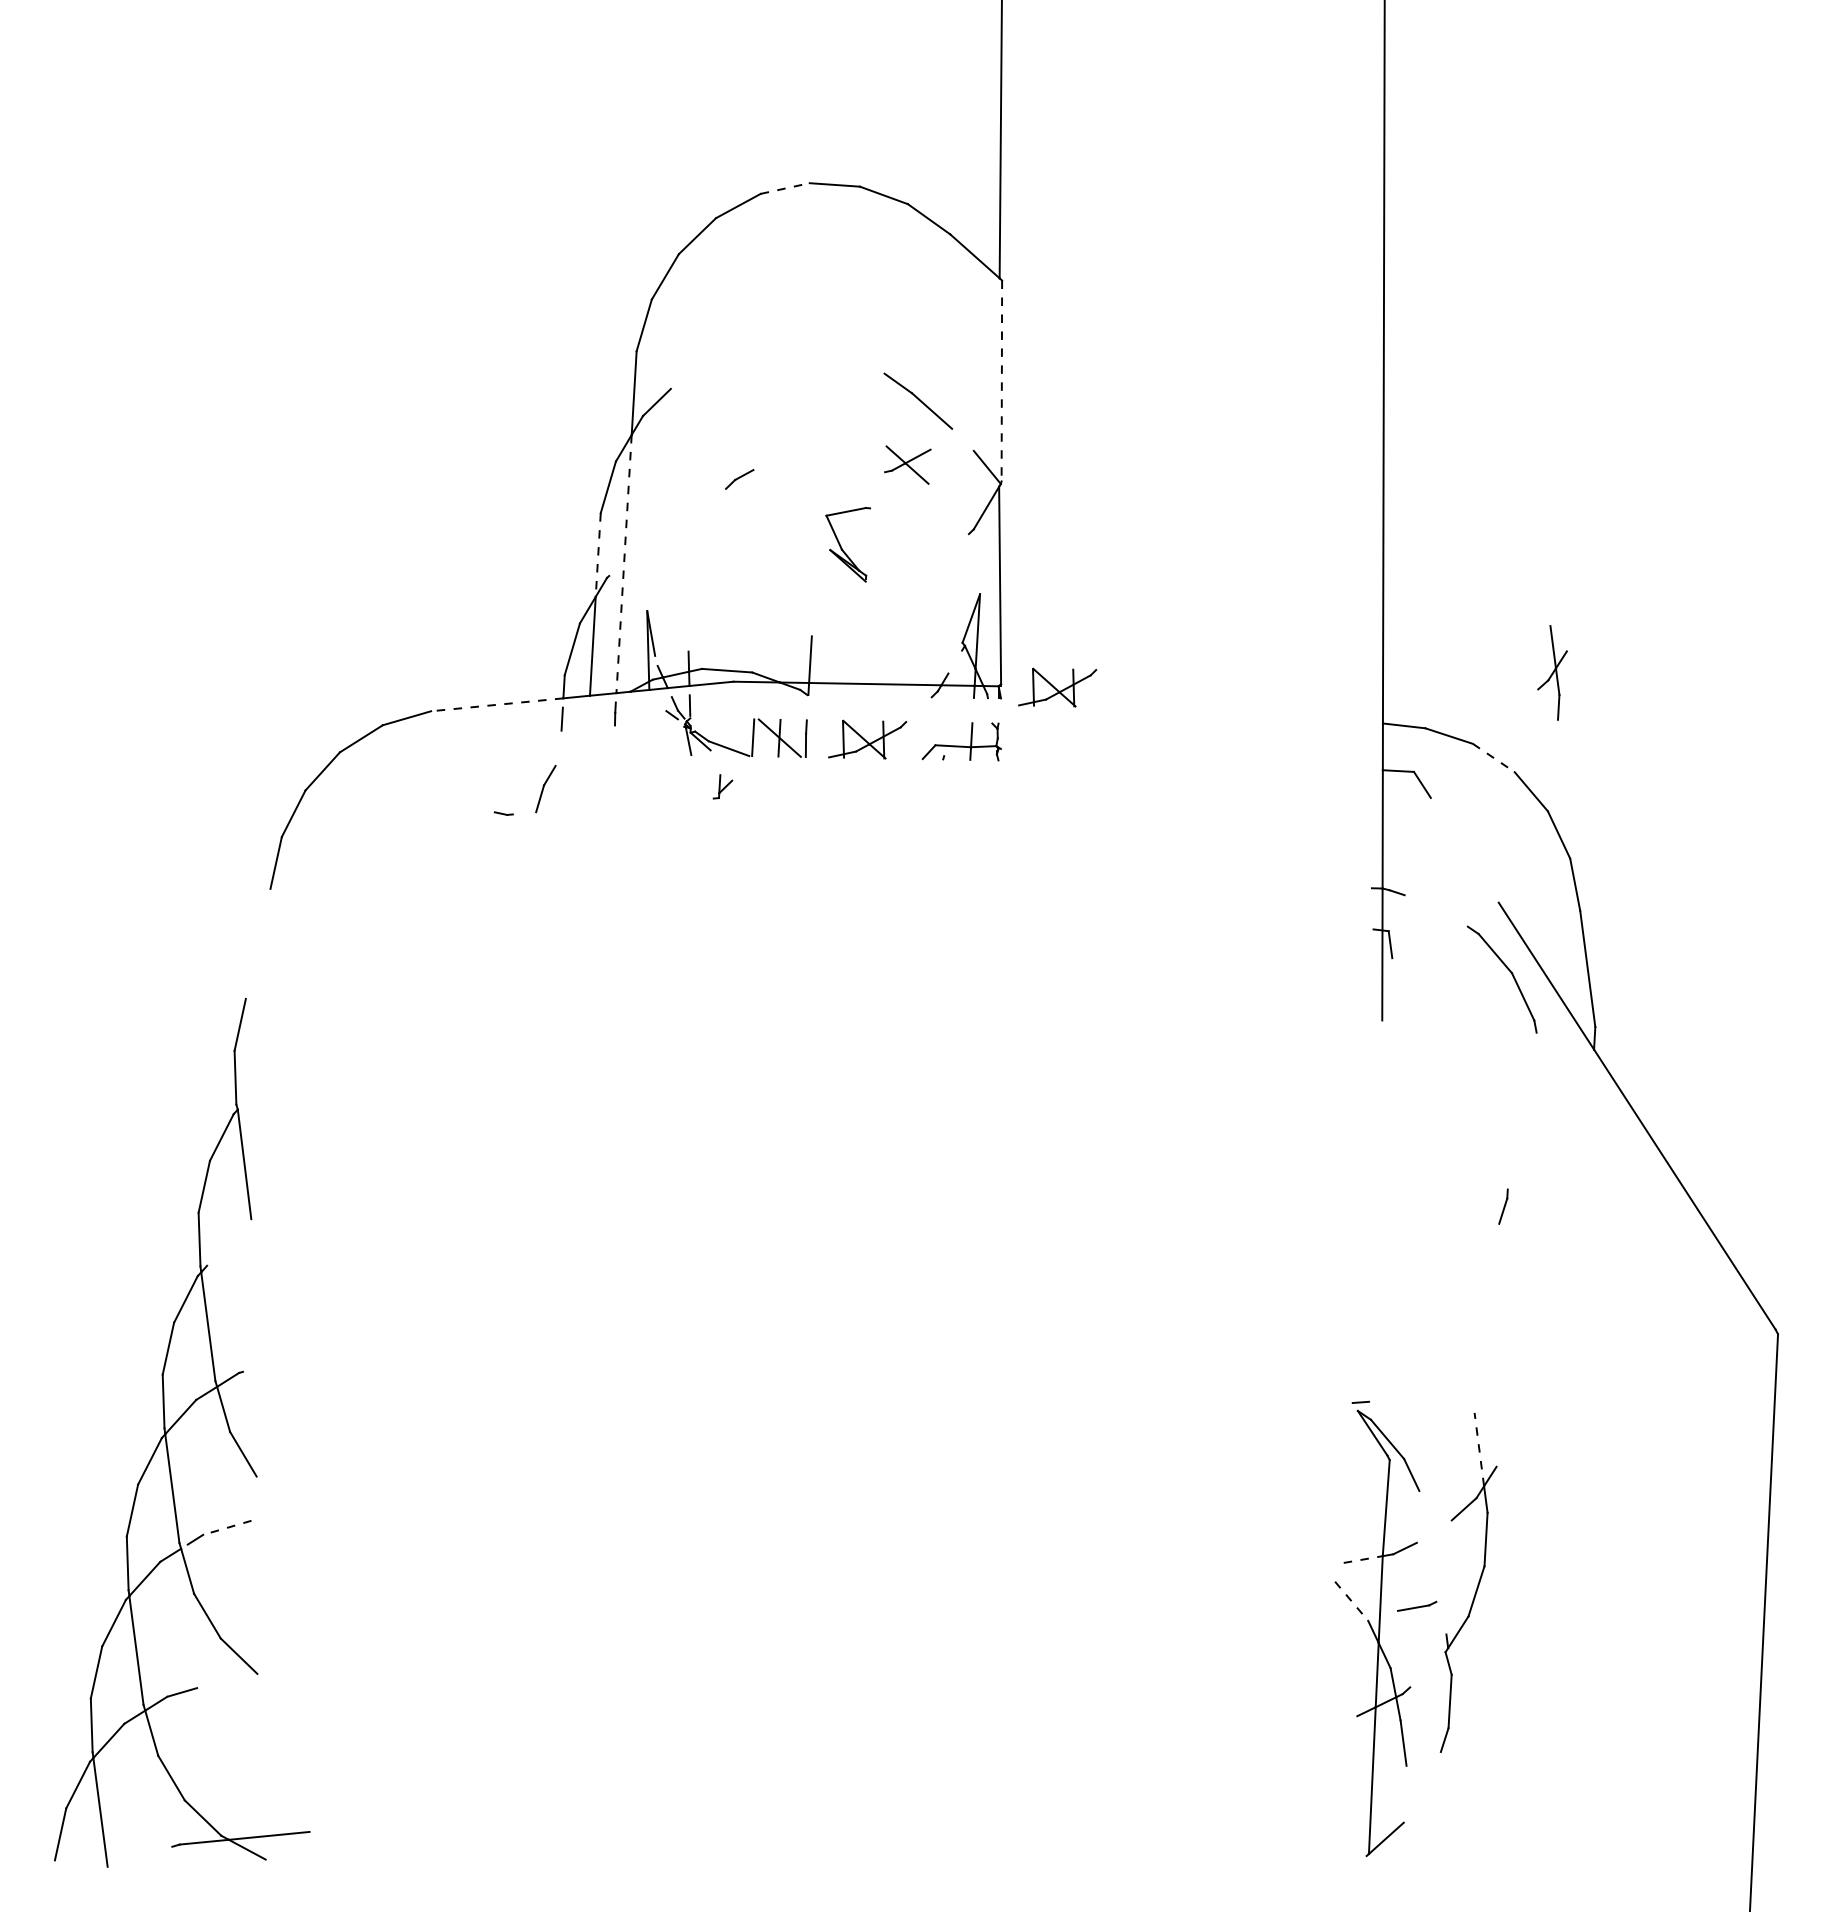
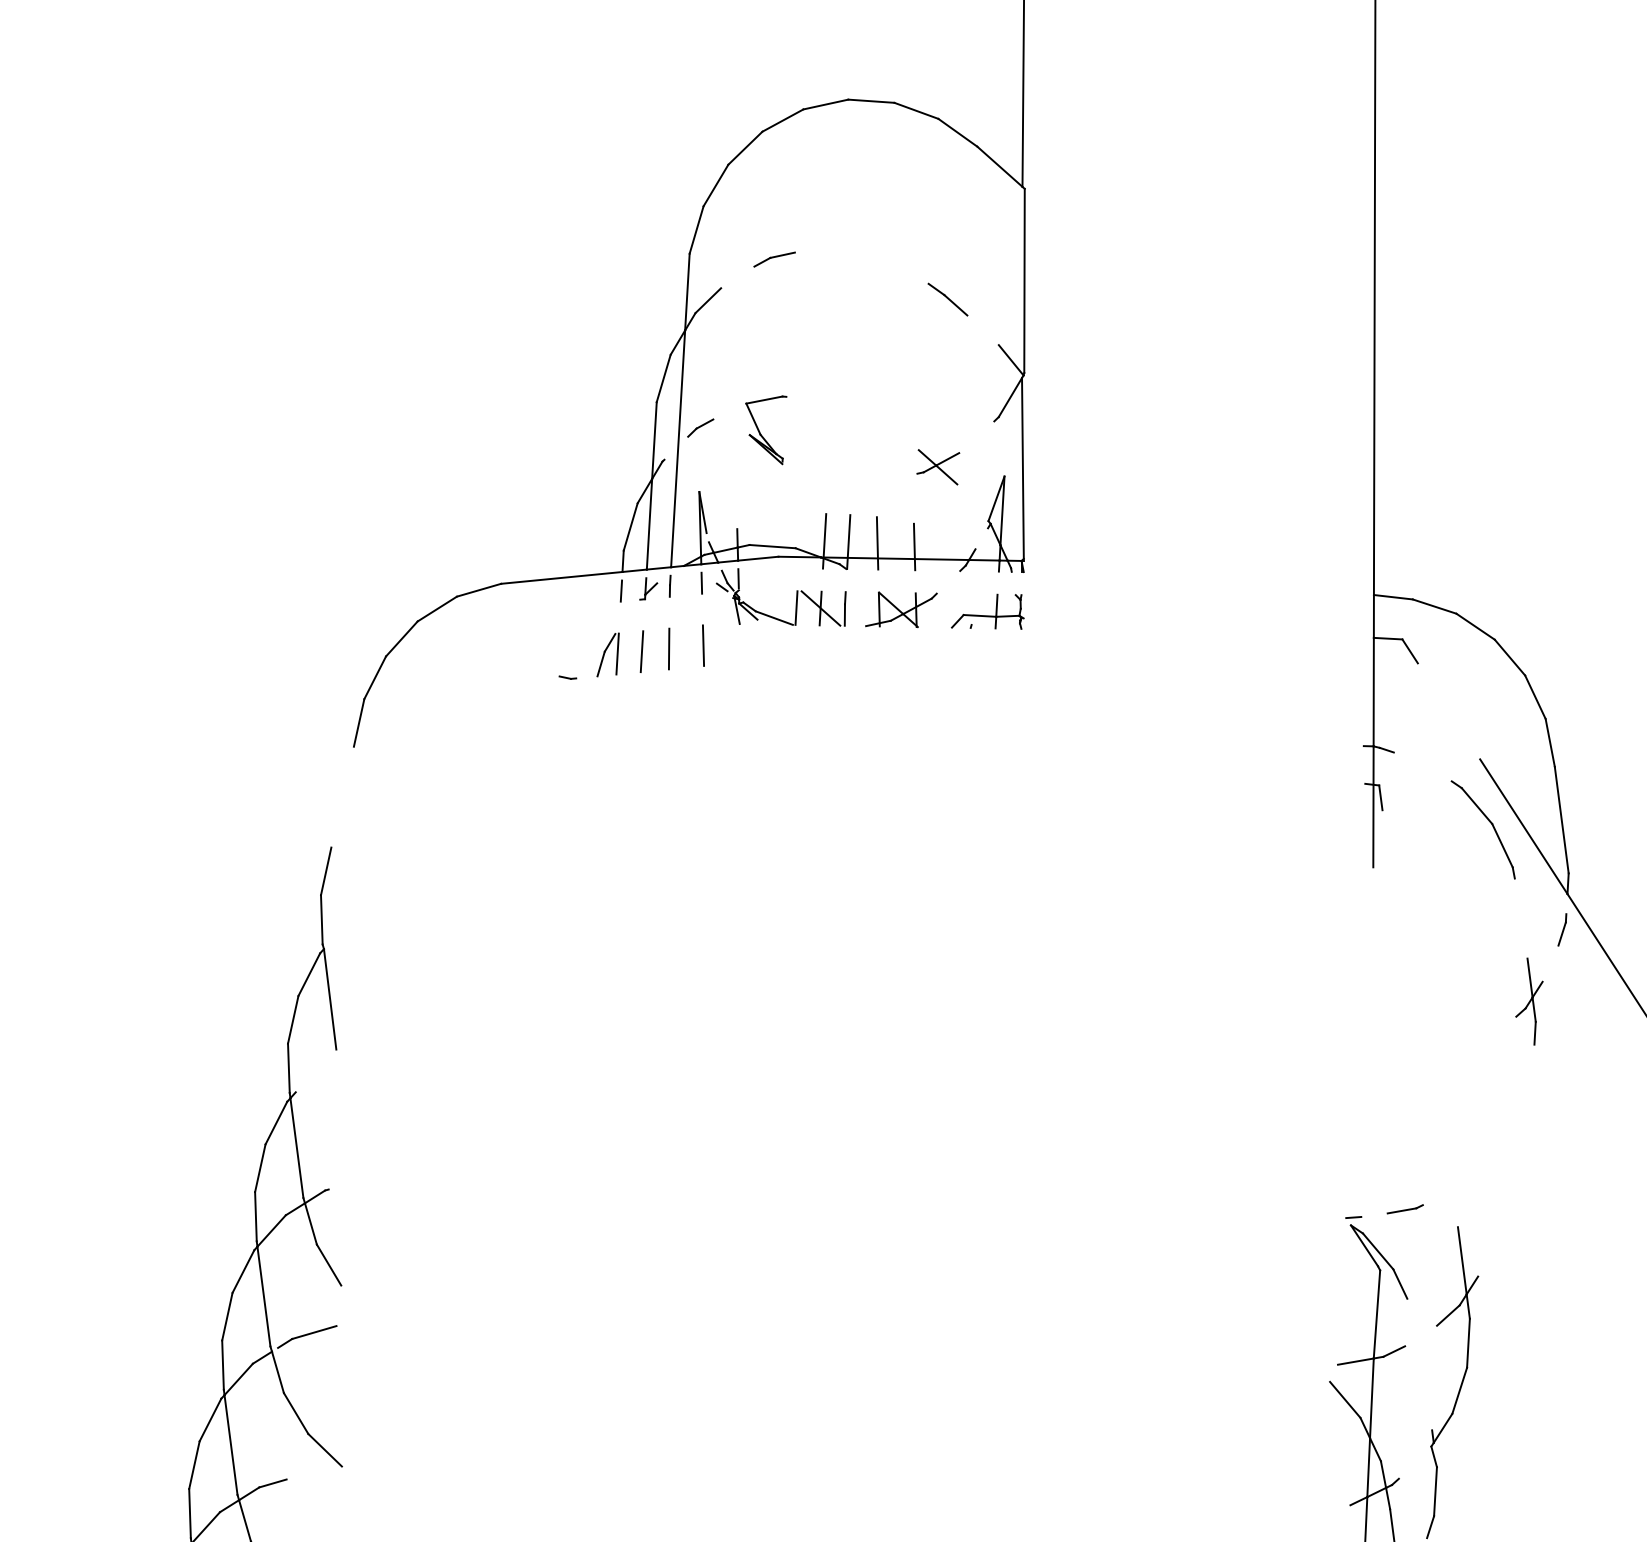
line: (785, 188) -> (826, 104), dashed -> solid
part: (729, 357) -> (774, 259), added
line: (1001, 381) -> (1024, 281), dashed -> solid
part: (918, 401) -> (948, 299), size x0.62
part: (907, 464) -> (938, 466), moved
part: (739, 479) -> (700, 428), moved
part: (841, 545) -> (760, 430), moved
line: (598, 555) -> (654, 441), dashed -> solid
line: (624, 564) -> (678, 449), dashed -> solid
line: (783, 664) -> (824, 540), added
line: (841, 666) -> (877, 542), added
line: (881, 670) -> (914, 546), added
part: (1552, 672) -> (1529, 1001), moved
part: (1057, 687) -> (1075, 562), removed
line: (496, 704) -> (561, 577), dashed -> solid
line: (649, 710) -> (701, 583), added
line: (1494, 758) -> (1476, 627), dashed -> solid
line: (651, 778) -> (703, 645), added
line: (614, 782) -> (669, 649), added
line: (584, 785) -> (641, 651), added
part: (722, 786) -> (648, 588), moved
line: (557, 787) -> (617, 653), added
part: (1503, 1206) -> (1562, 929), moved
line: (1479, 1449) -> (1462, 1260), dashed -> solid
line: (226, 1527) -> (313, 1332), dashed -> solid
line: (1363, 1559) -> (1356, 1361), dashed -> solid
line: (1351, 1601) -> (1345, 1400), dashed -> solid
part: (1417, 1605) -> (1405, 1208), moved

